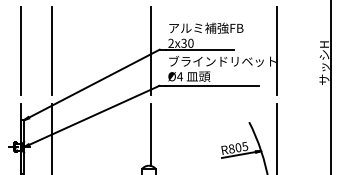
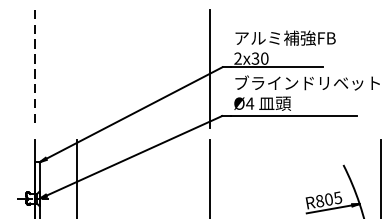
line: (20, 50) -> (34, 68), solid -> dashed
line: (51, 50) -> (76, 68), removed
line: (276, 50) -> (380, 68), removed

